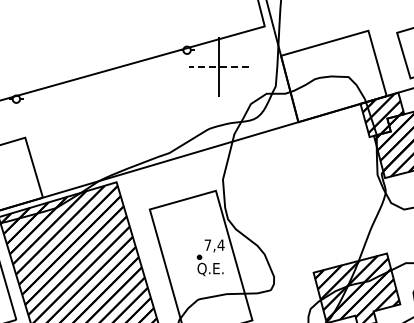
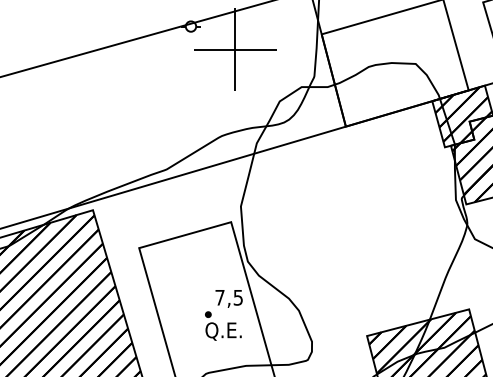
line: (218, 66) -> (234, 49), dashed -> solid
text: (220, 244) -> (237, 296), 7,4 -> 7,5

